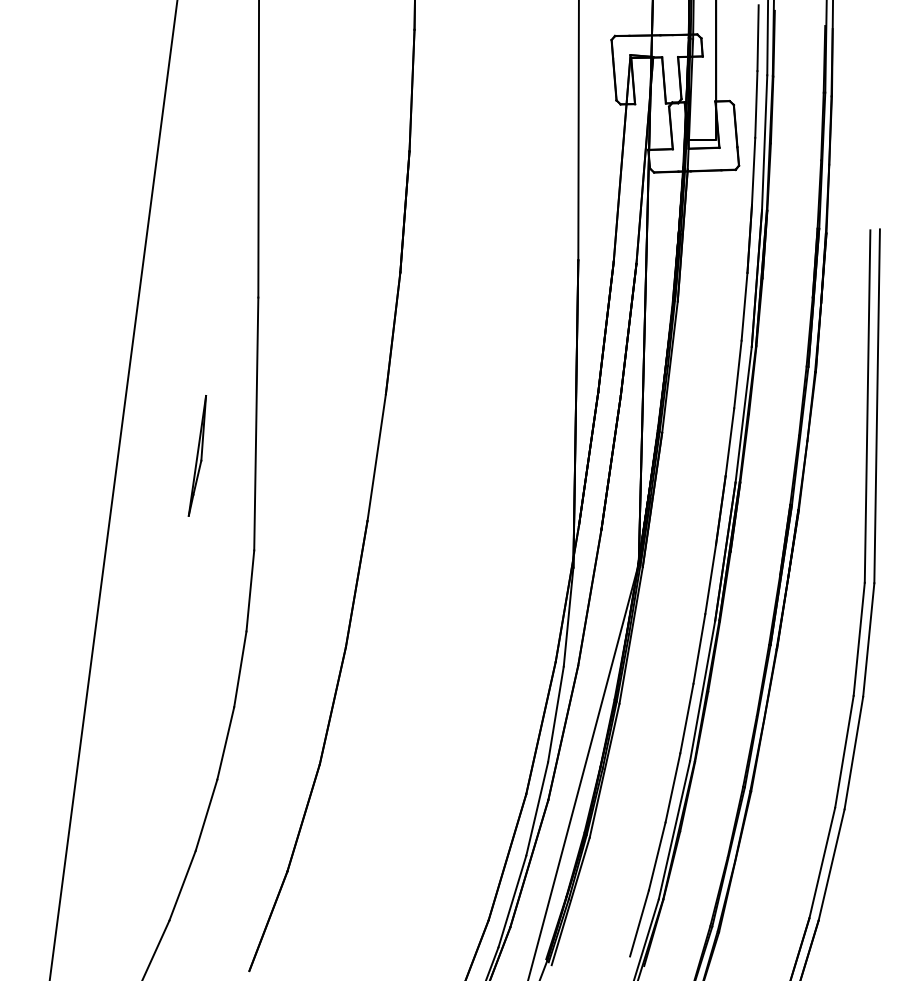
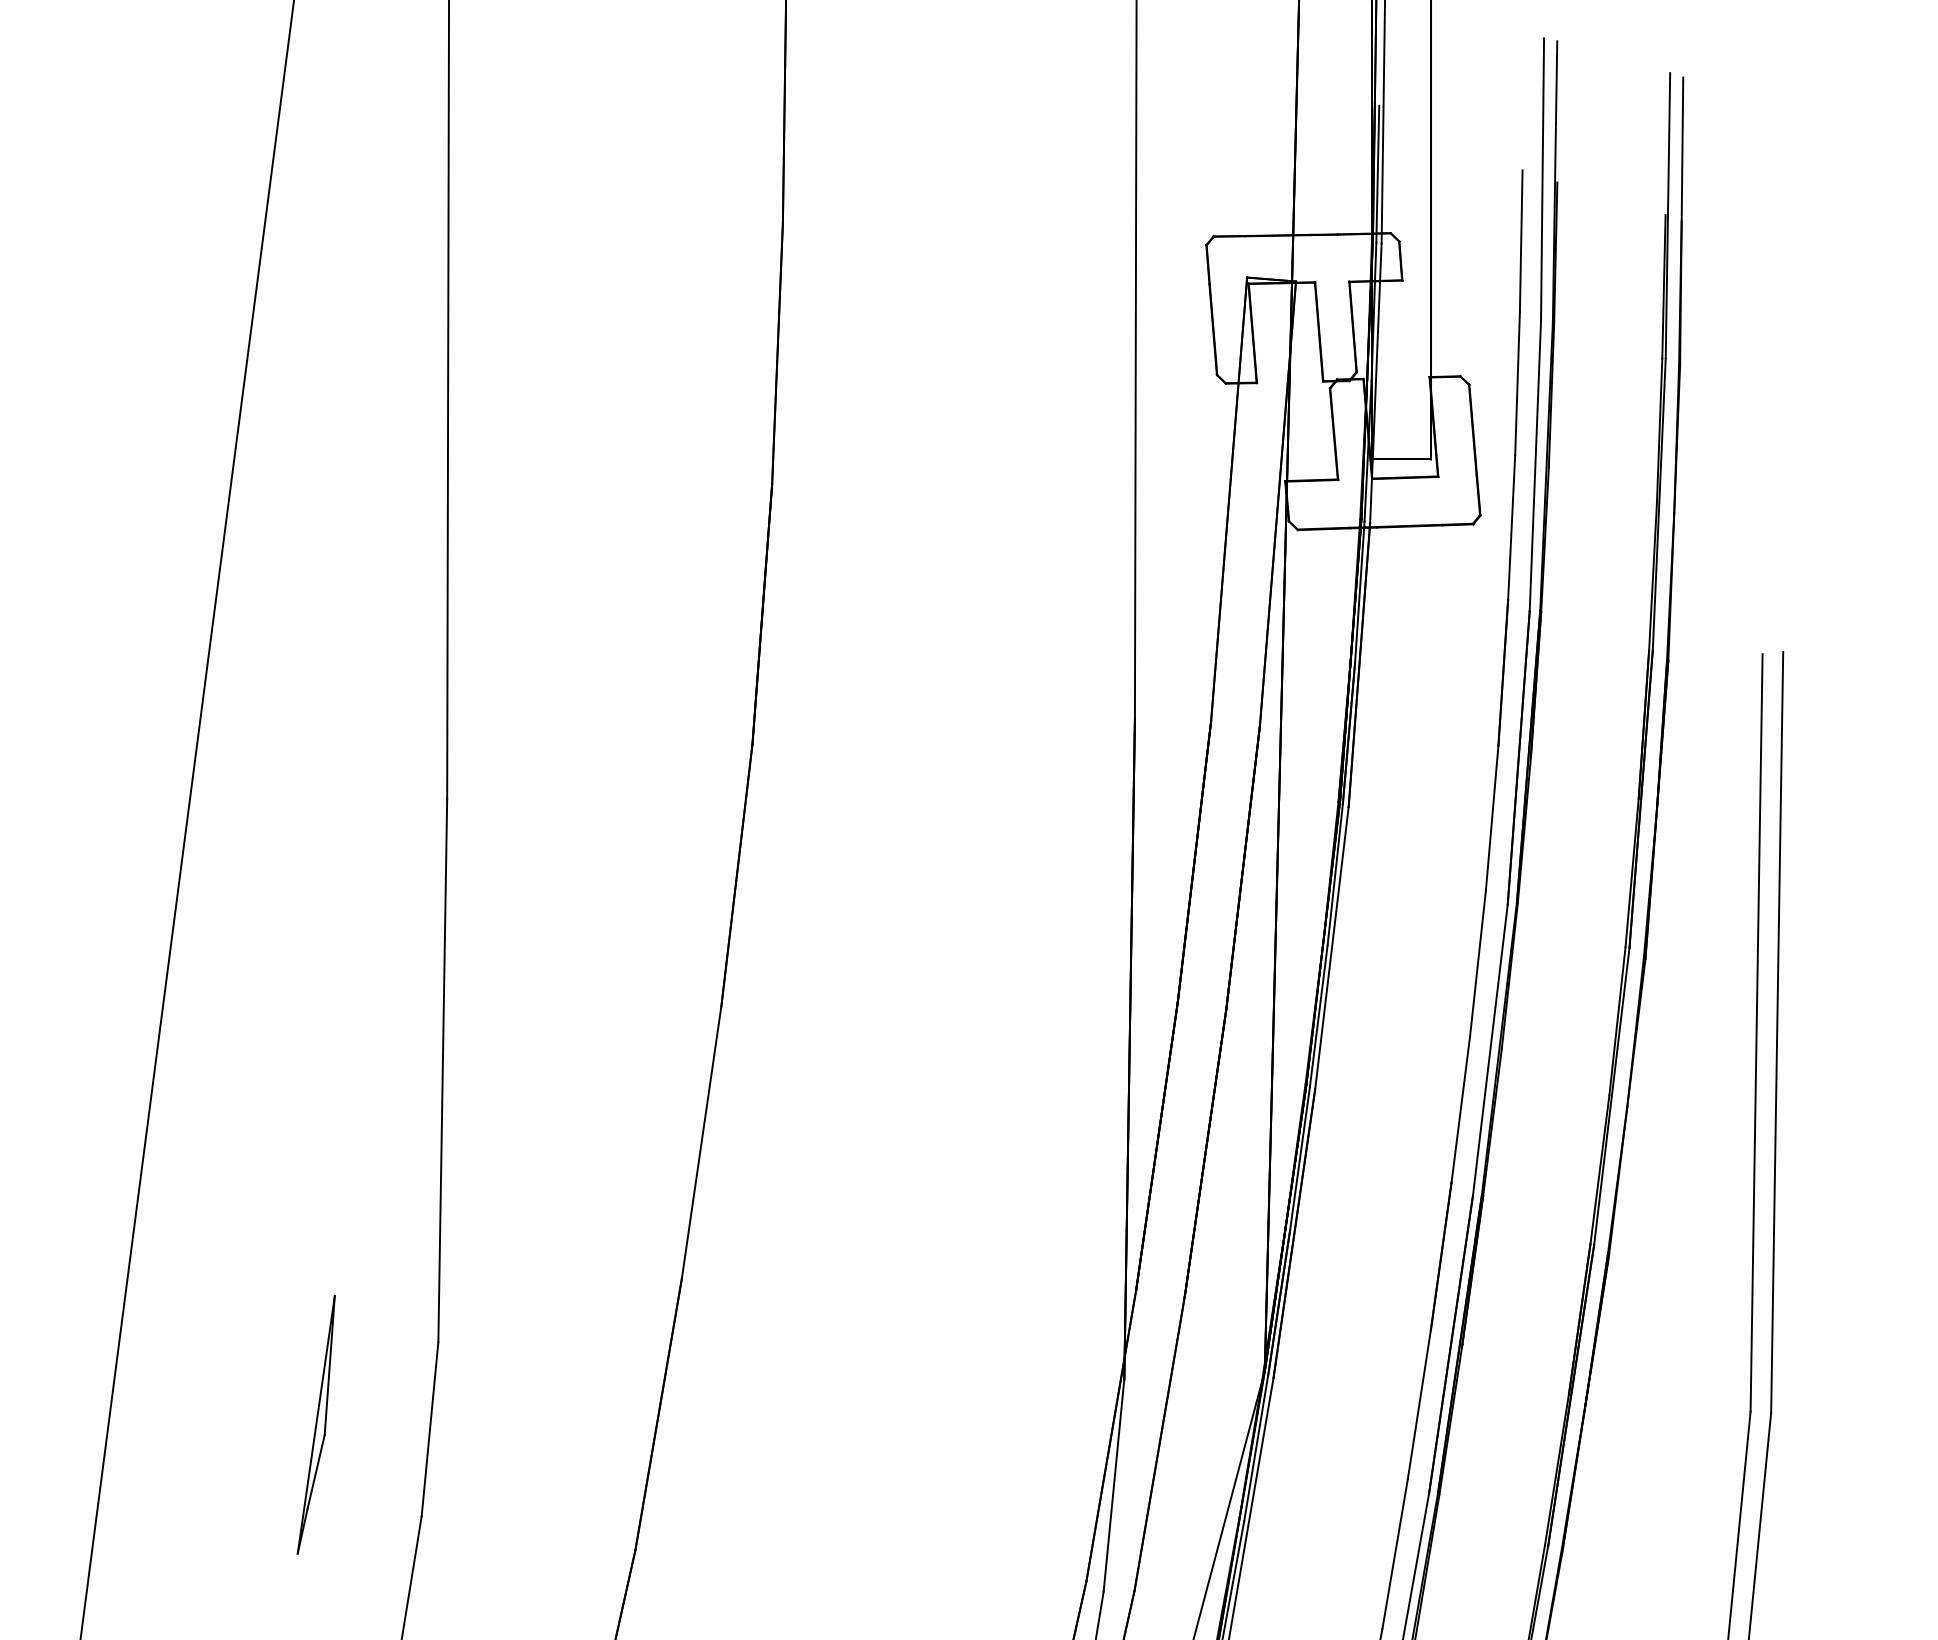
part: (197, 455) -> (316, 1423), moved

